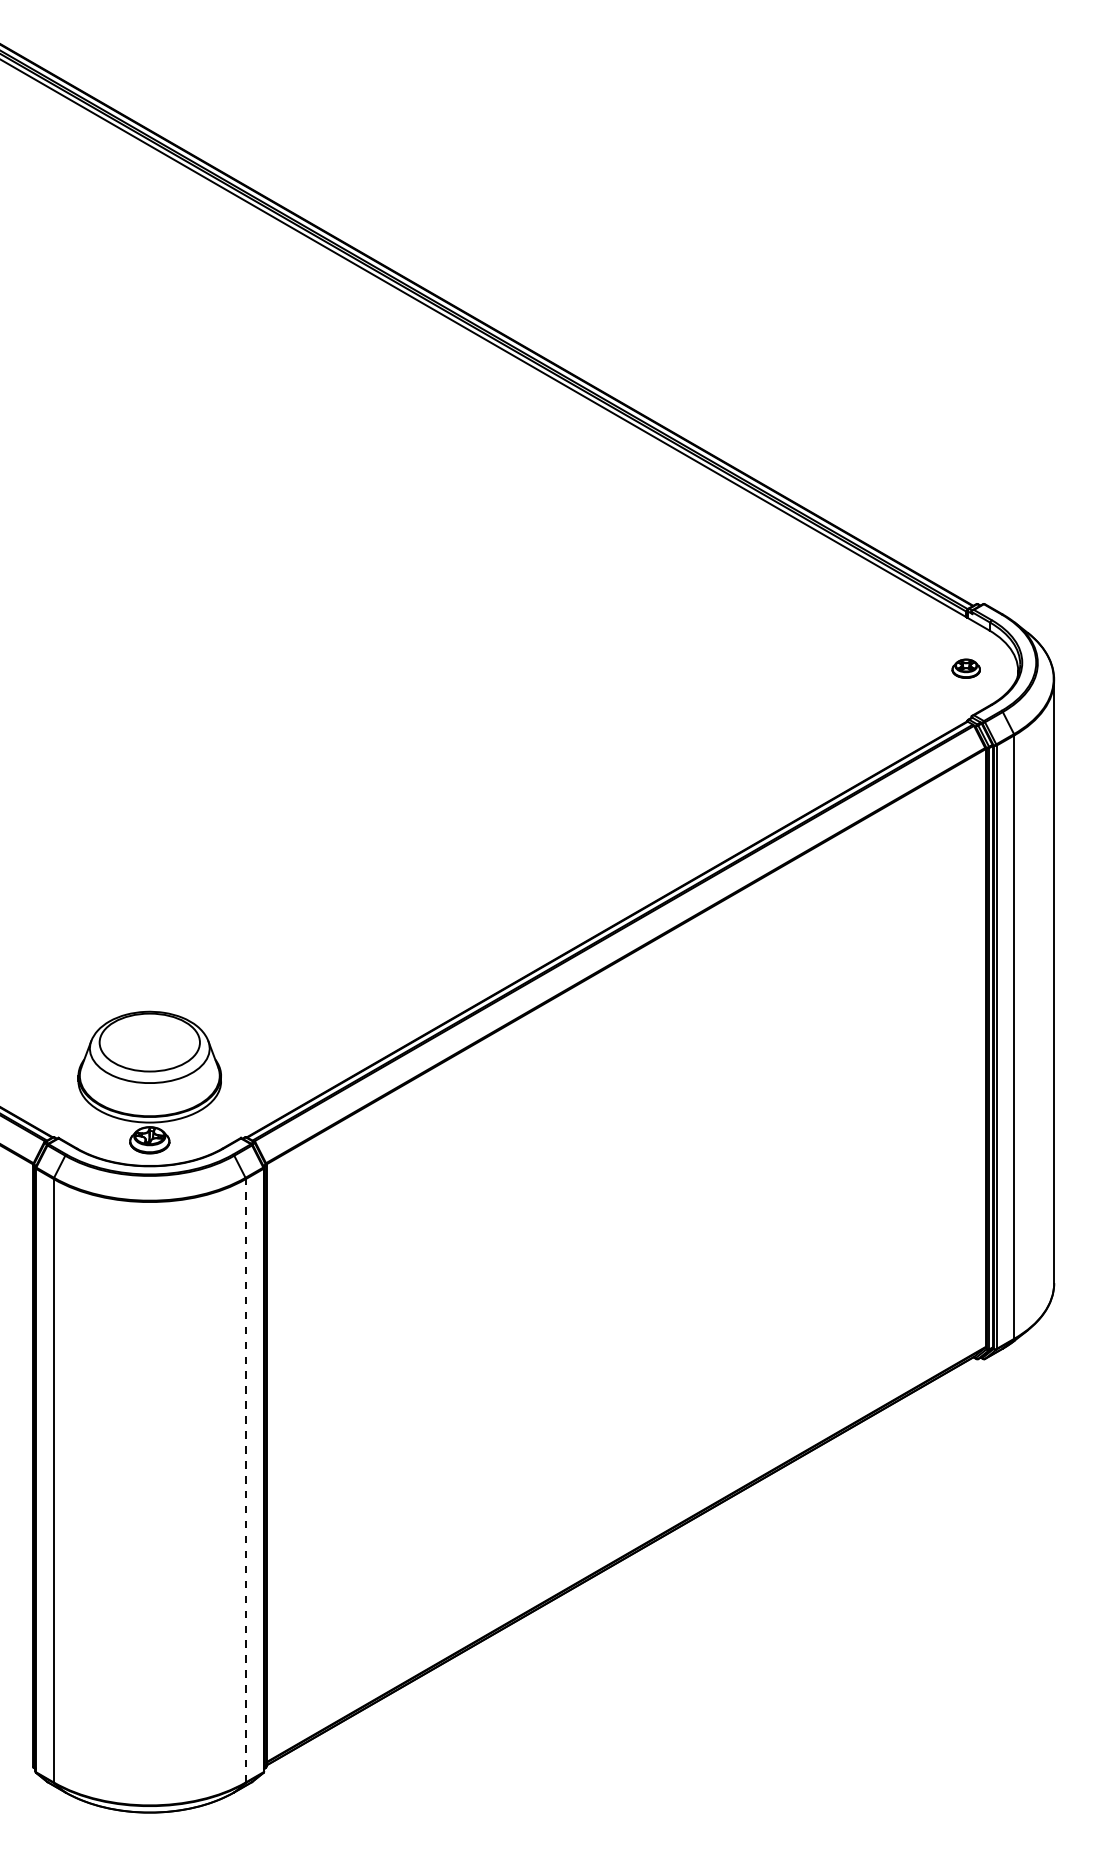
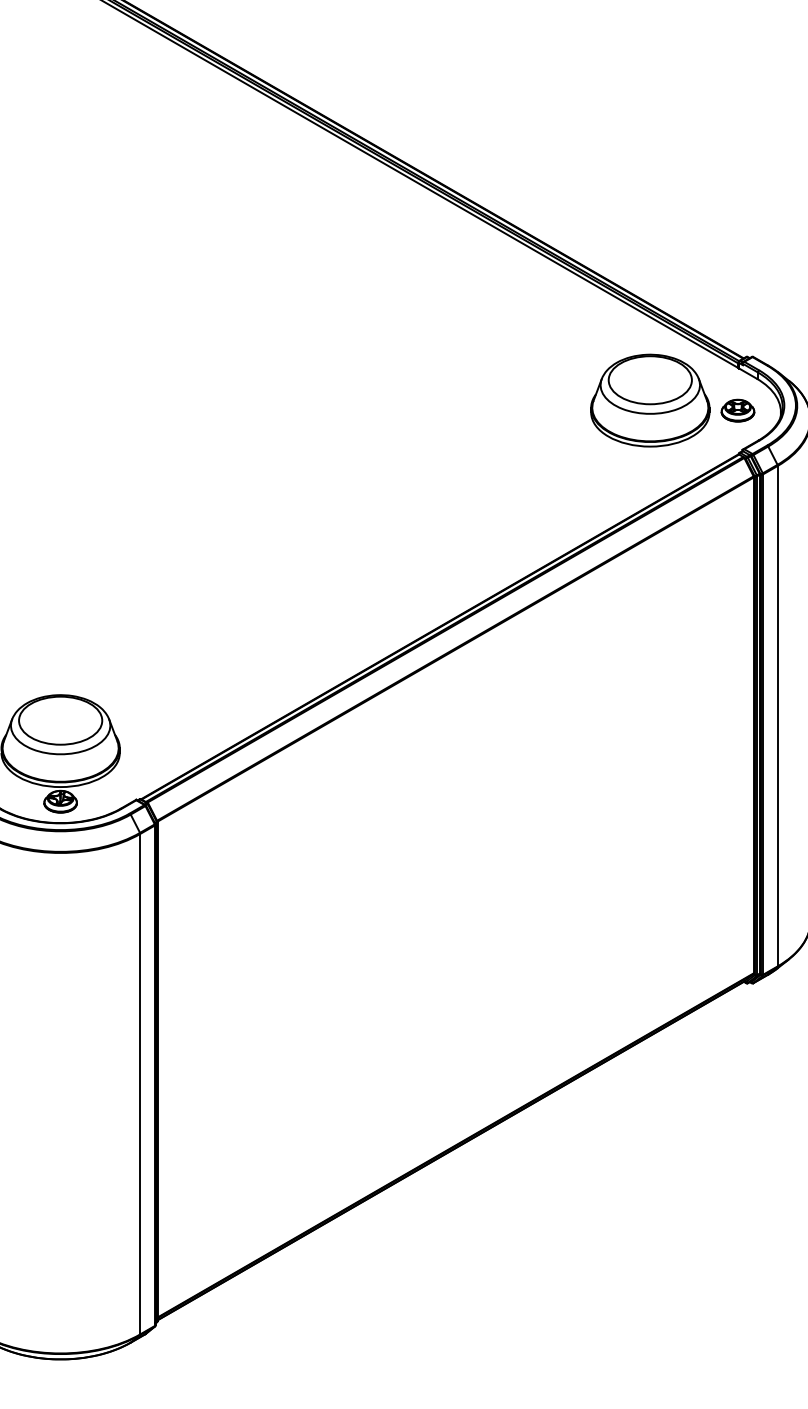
part: (860, 656) -> (650, 400), added
part: (965, 668) -> (737, 410), size x1.43
line: (245, 1480) -> (140, 1083), dashed -> solid

